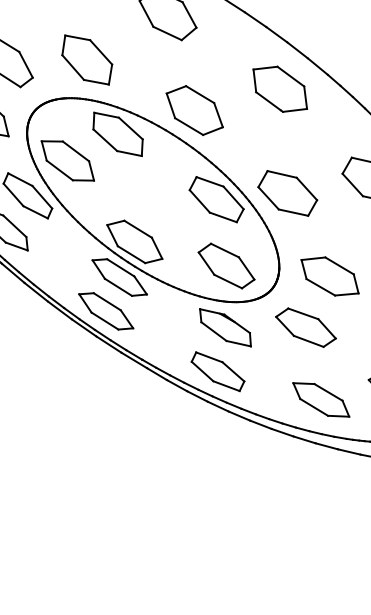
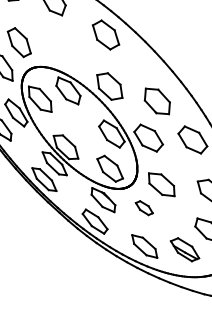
part: (87, 59) -> (60, 49), removed
part: (278, 89) -> (156, 101), moved
part: (306, 326) -> (144, 207), size x0.6

